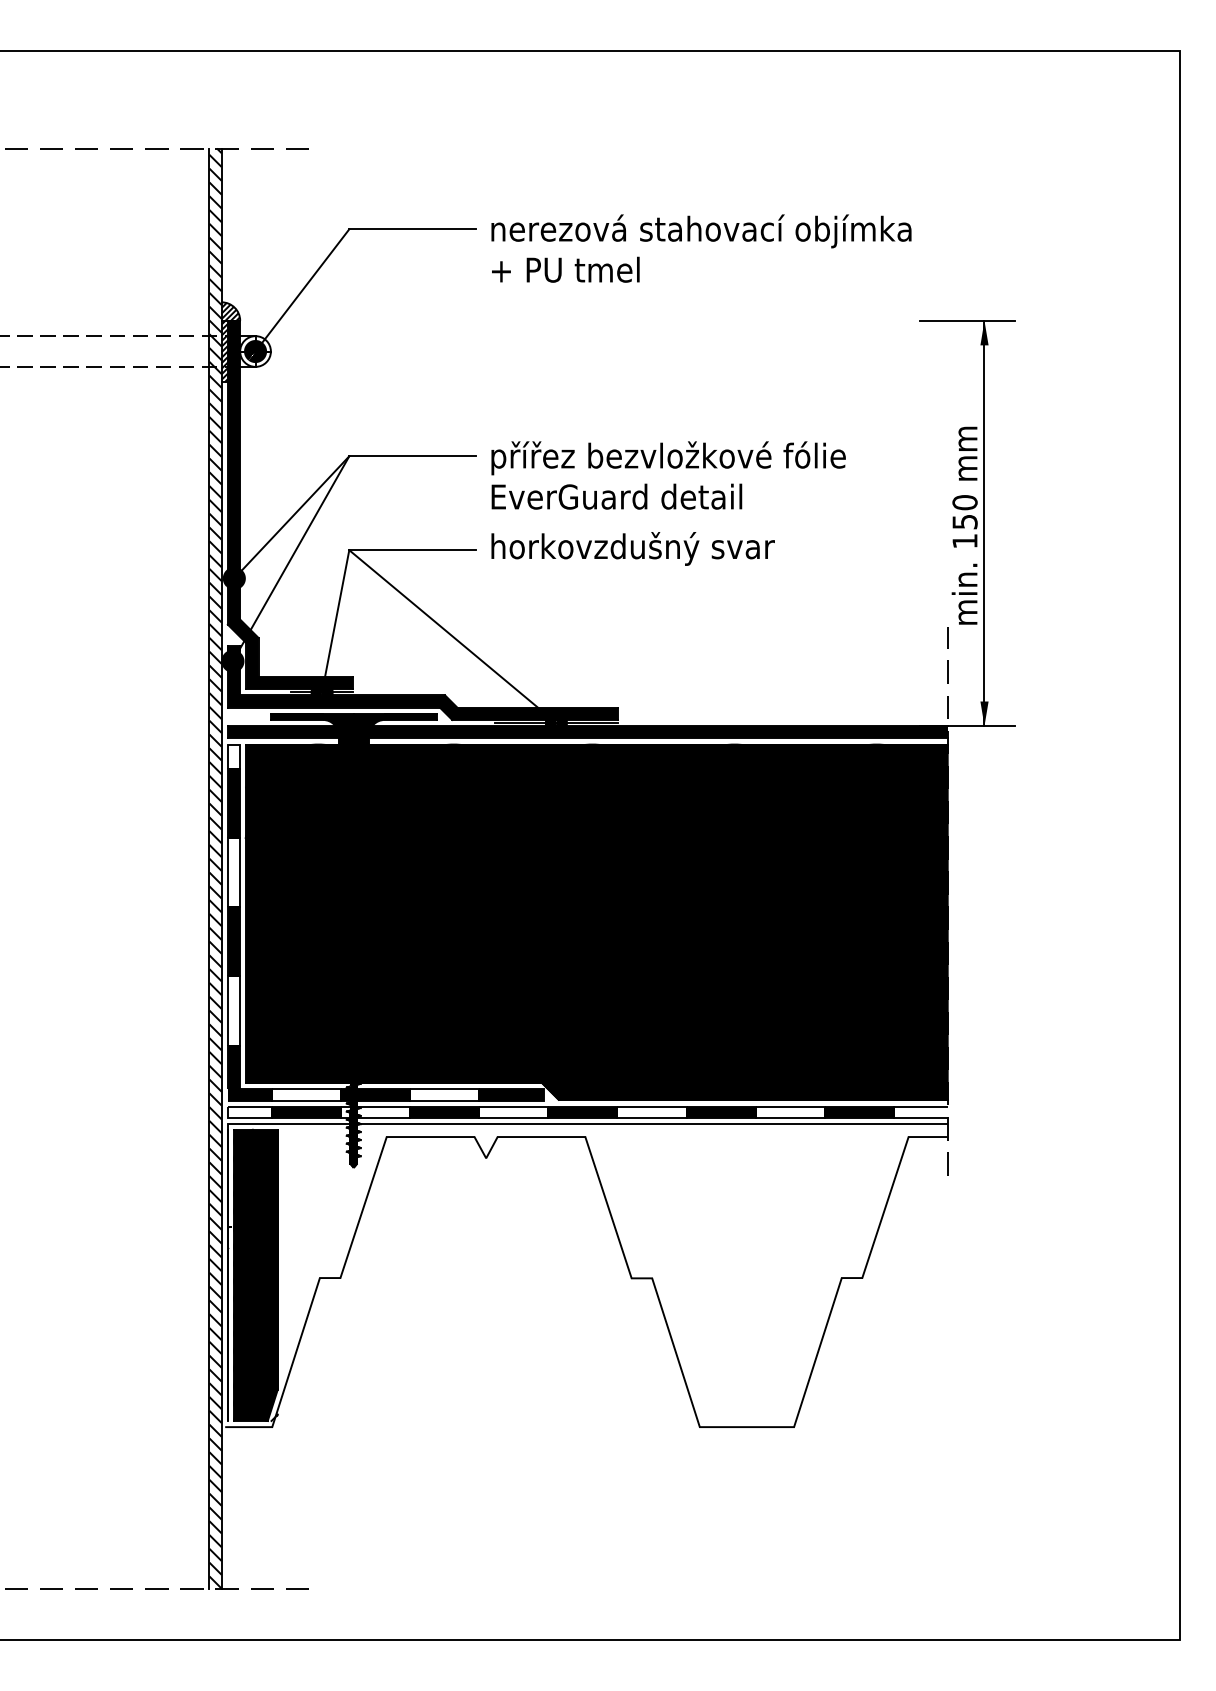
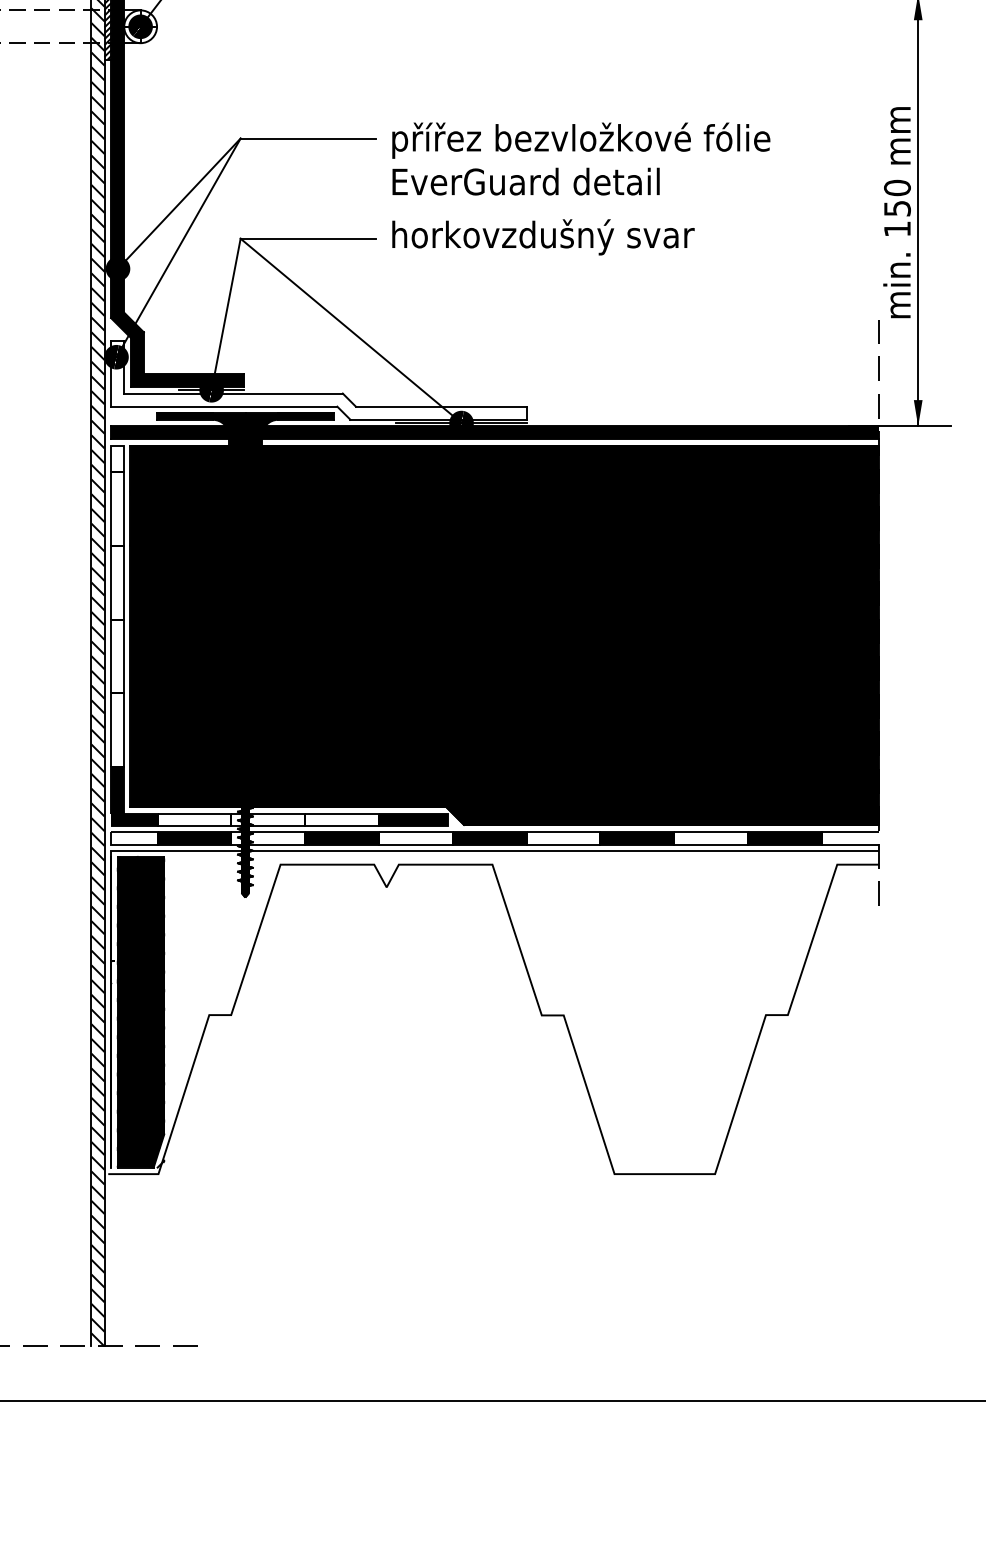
fill: (422, 682) -> (318, 379), removed
fill: (233, 803) -> (117, 508), removed
fill: (233, 941) -> (117, 656), removed
fill: (374, 1094) -> (267, 819), removed

